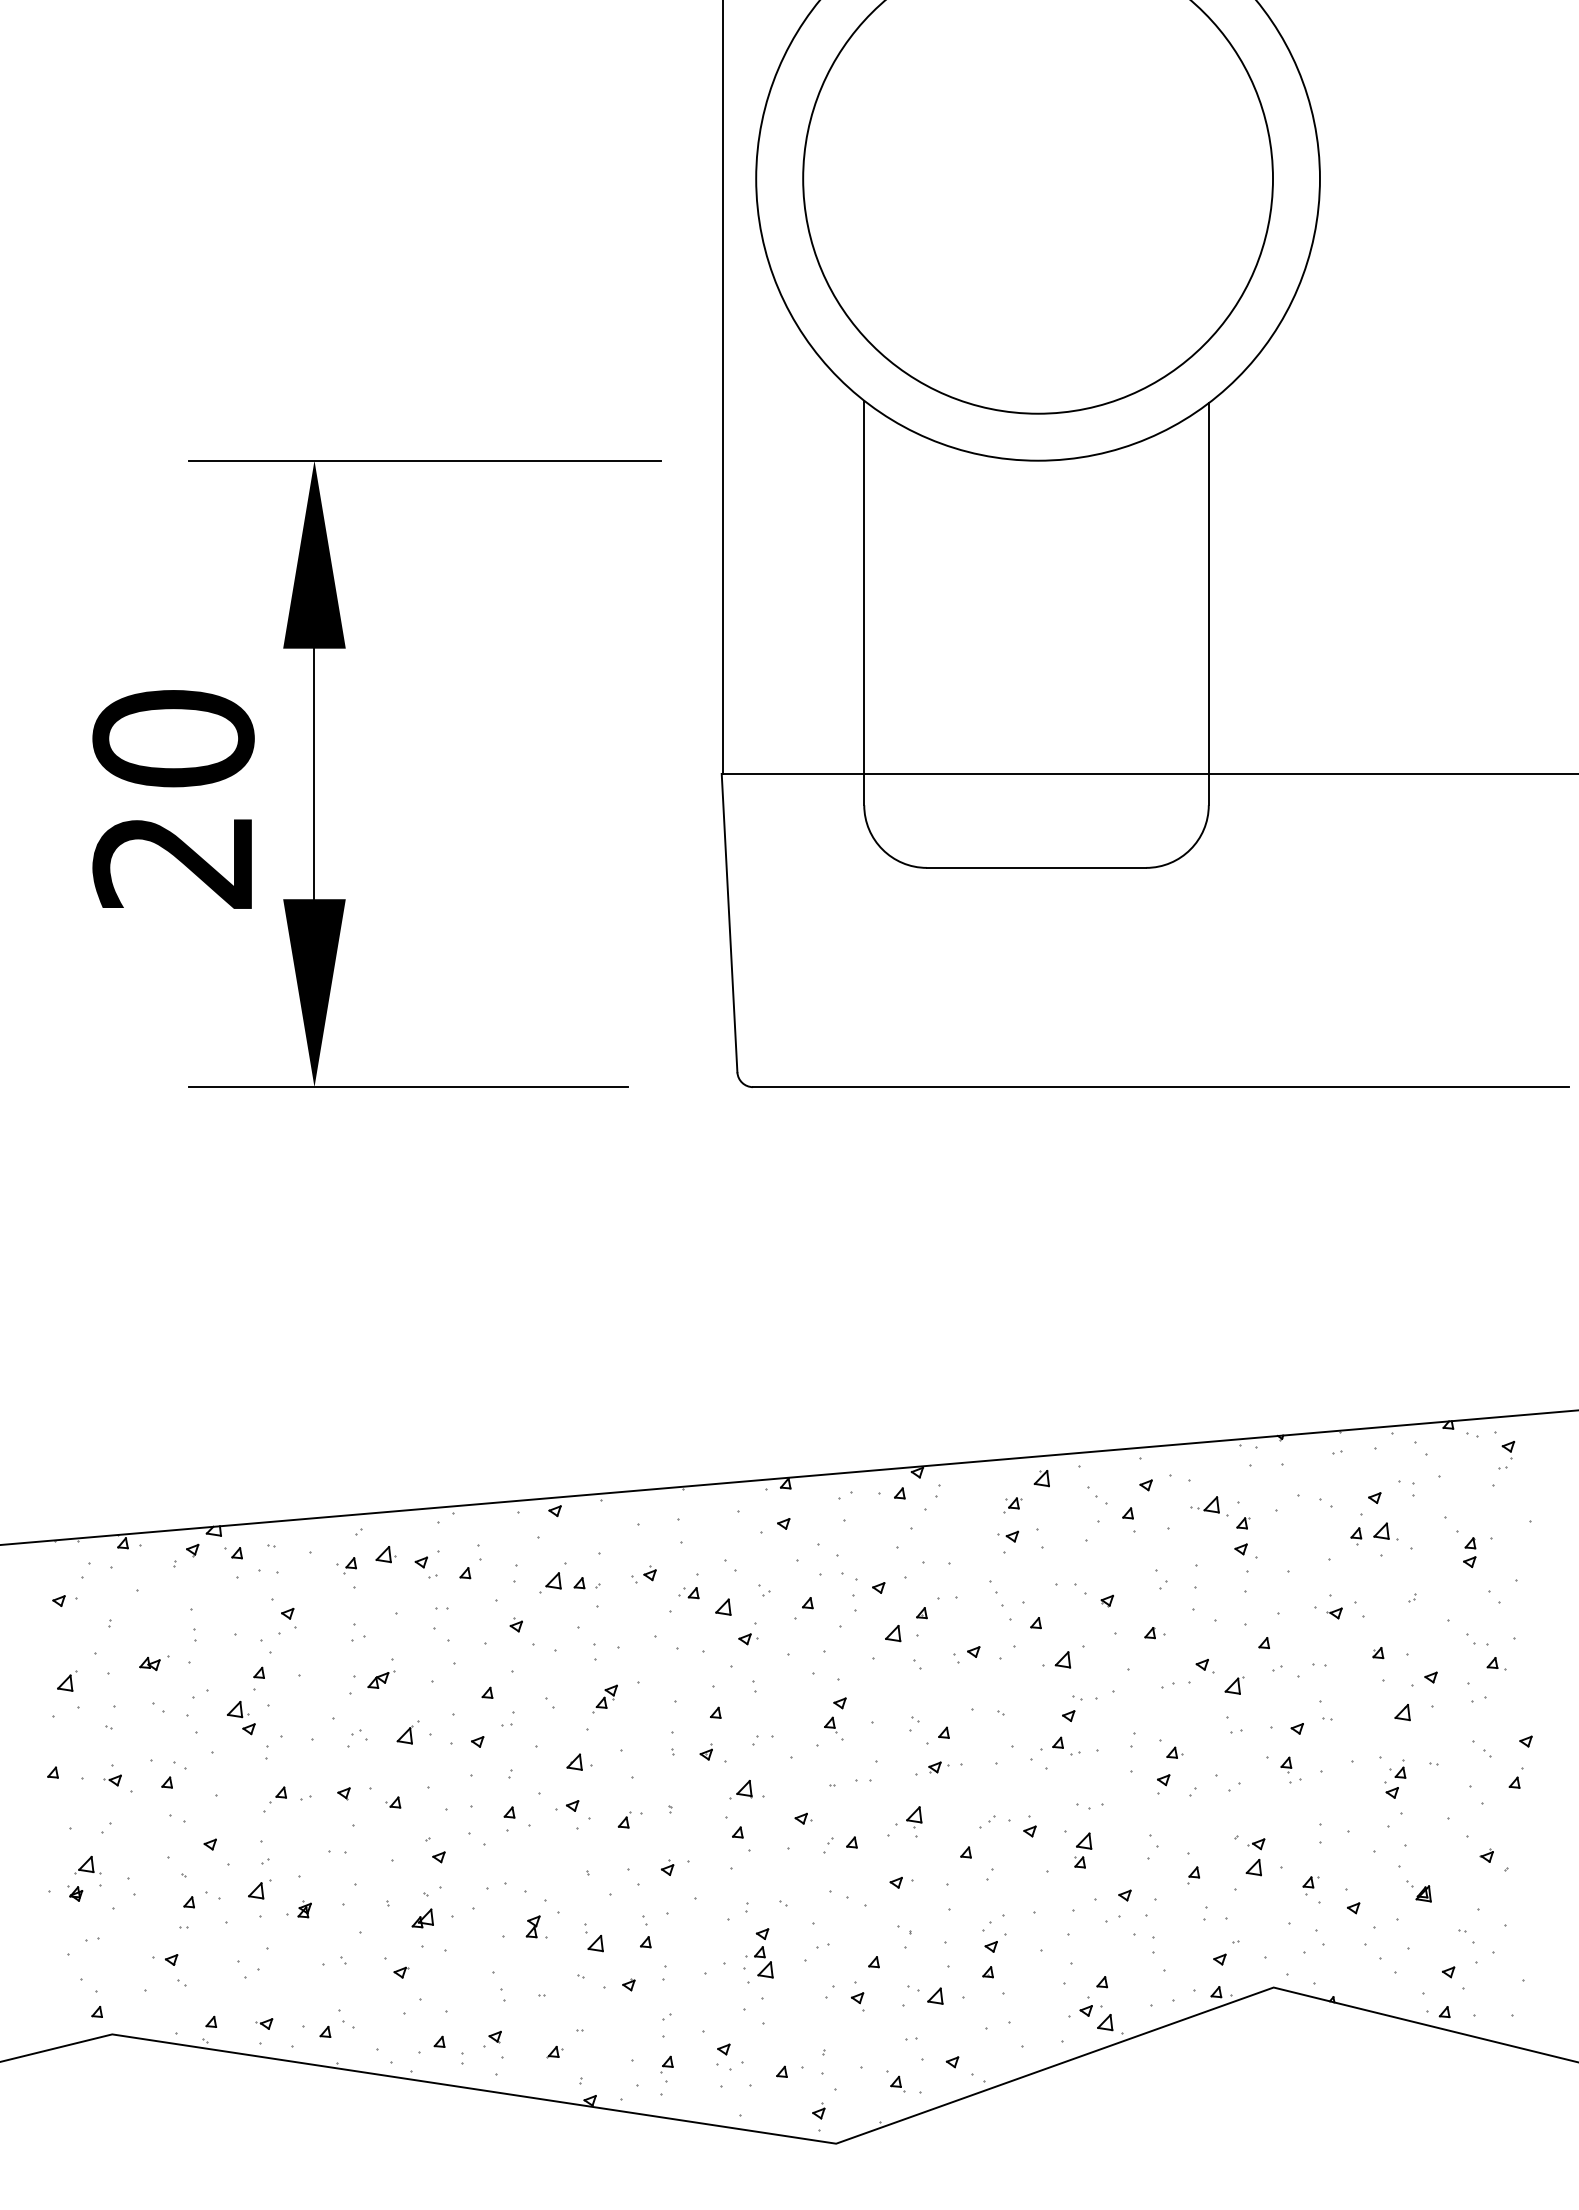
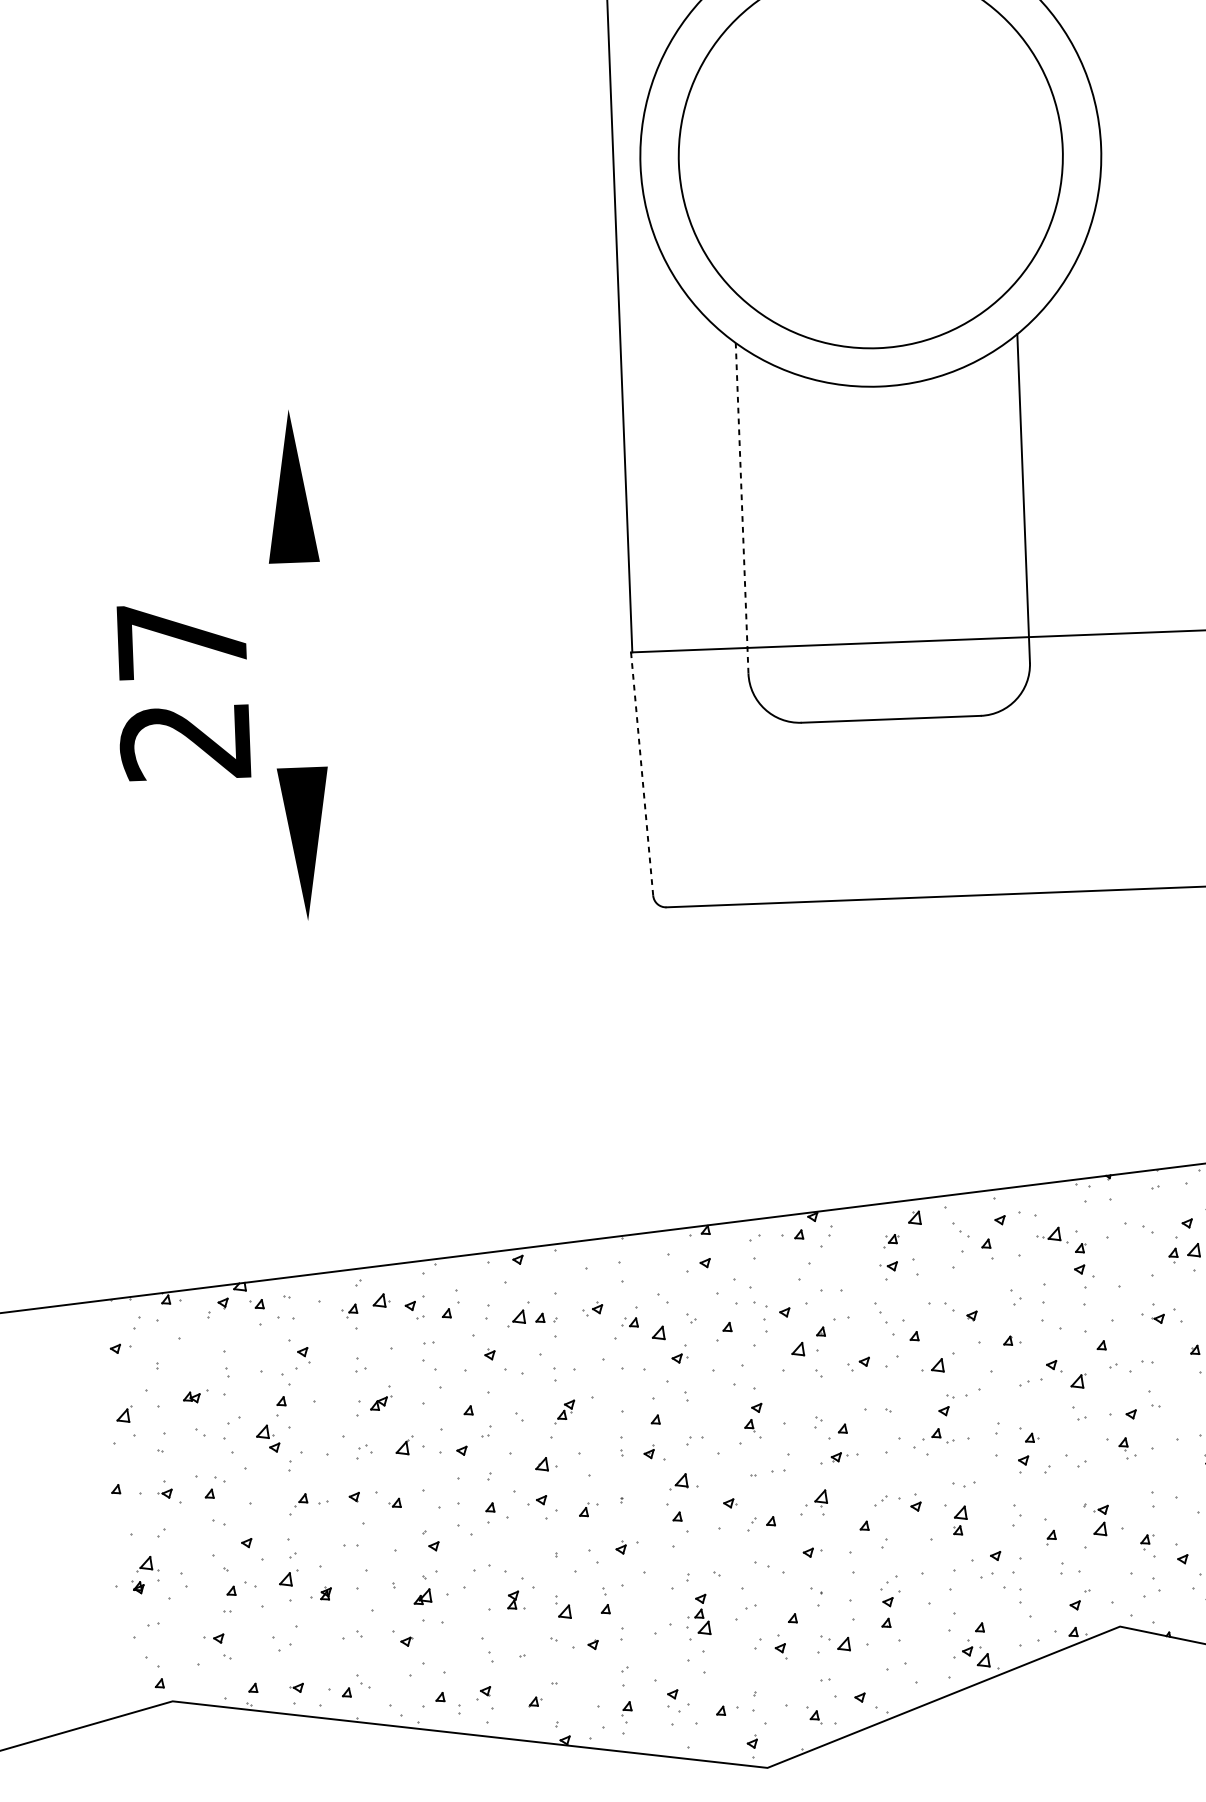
line: (424, 460) -> (378, 405), removed
line: (864, 602) -> (742, 507), solid -> dashed
text: (173, 738) -> (182, 640), 20 -> 27
line: (314, 773) -> (298, 664), removed
line: (729, 922) -> (642, 773), solid -> dashed
line: (408, 1087) -> (384, 918), removed

